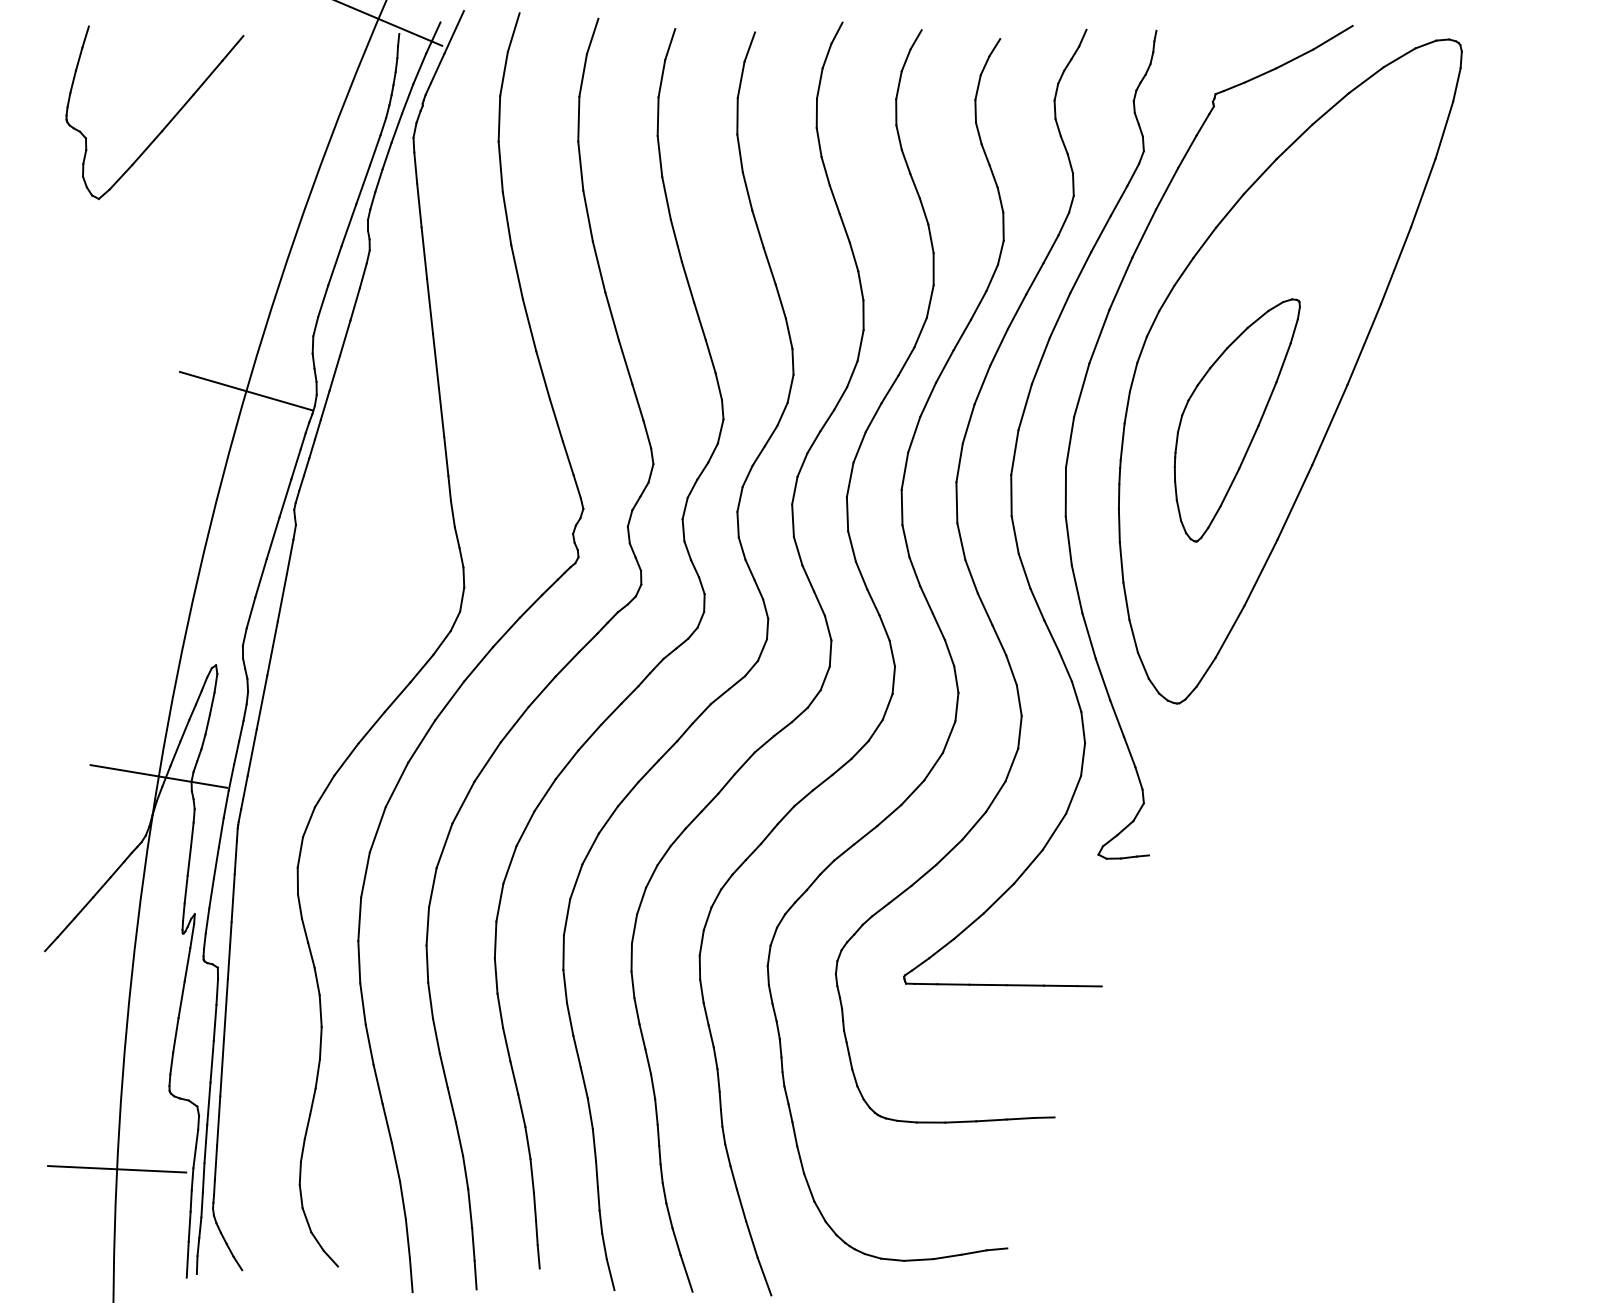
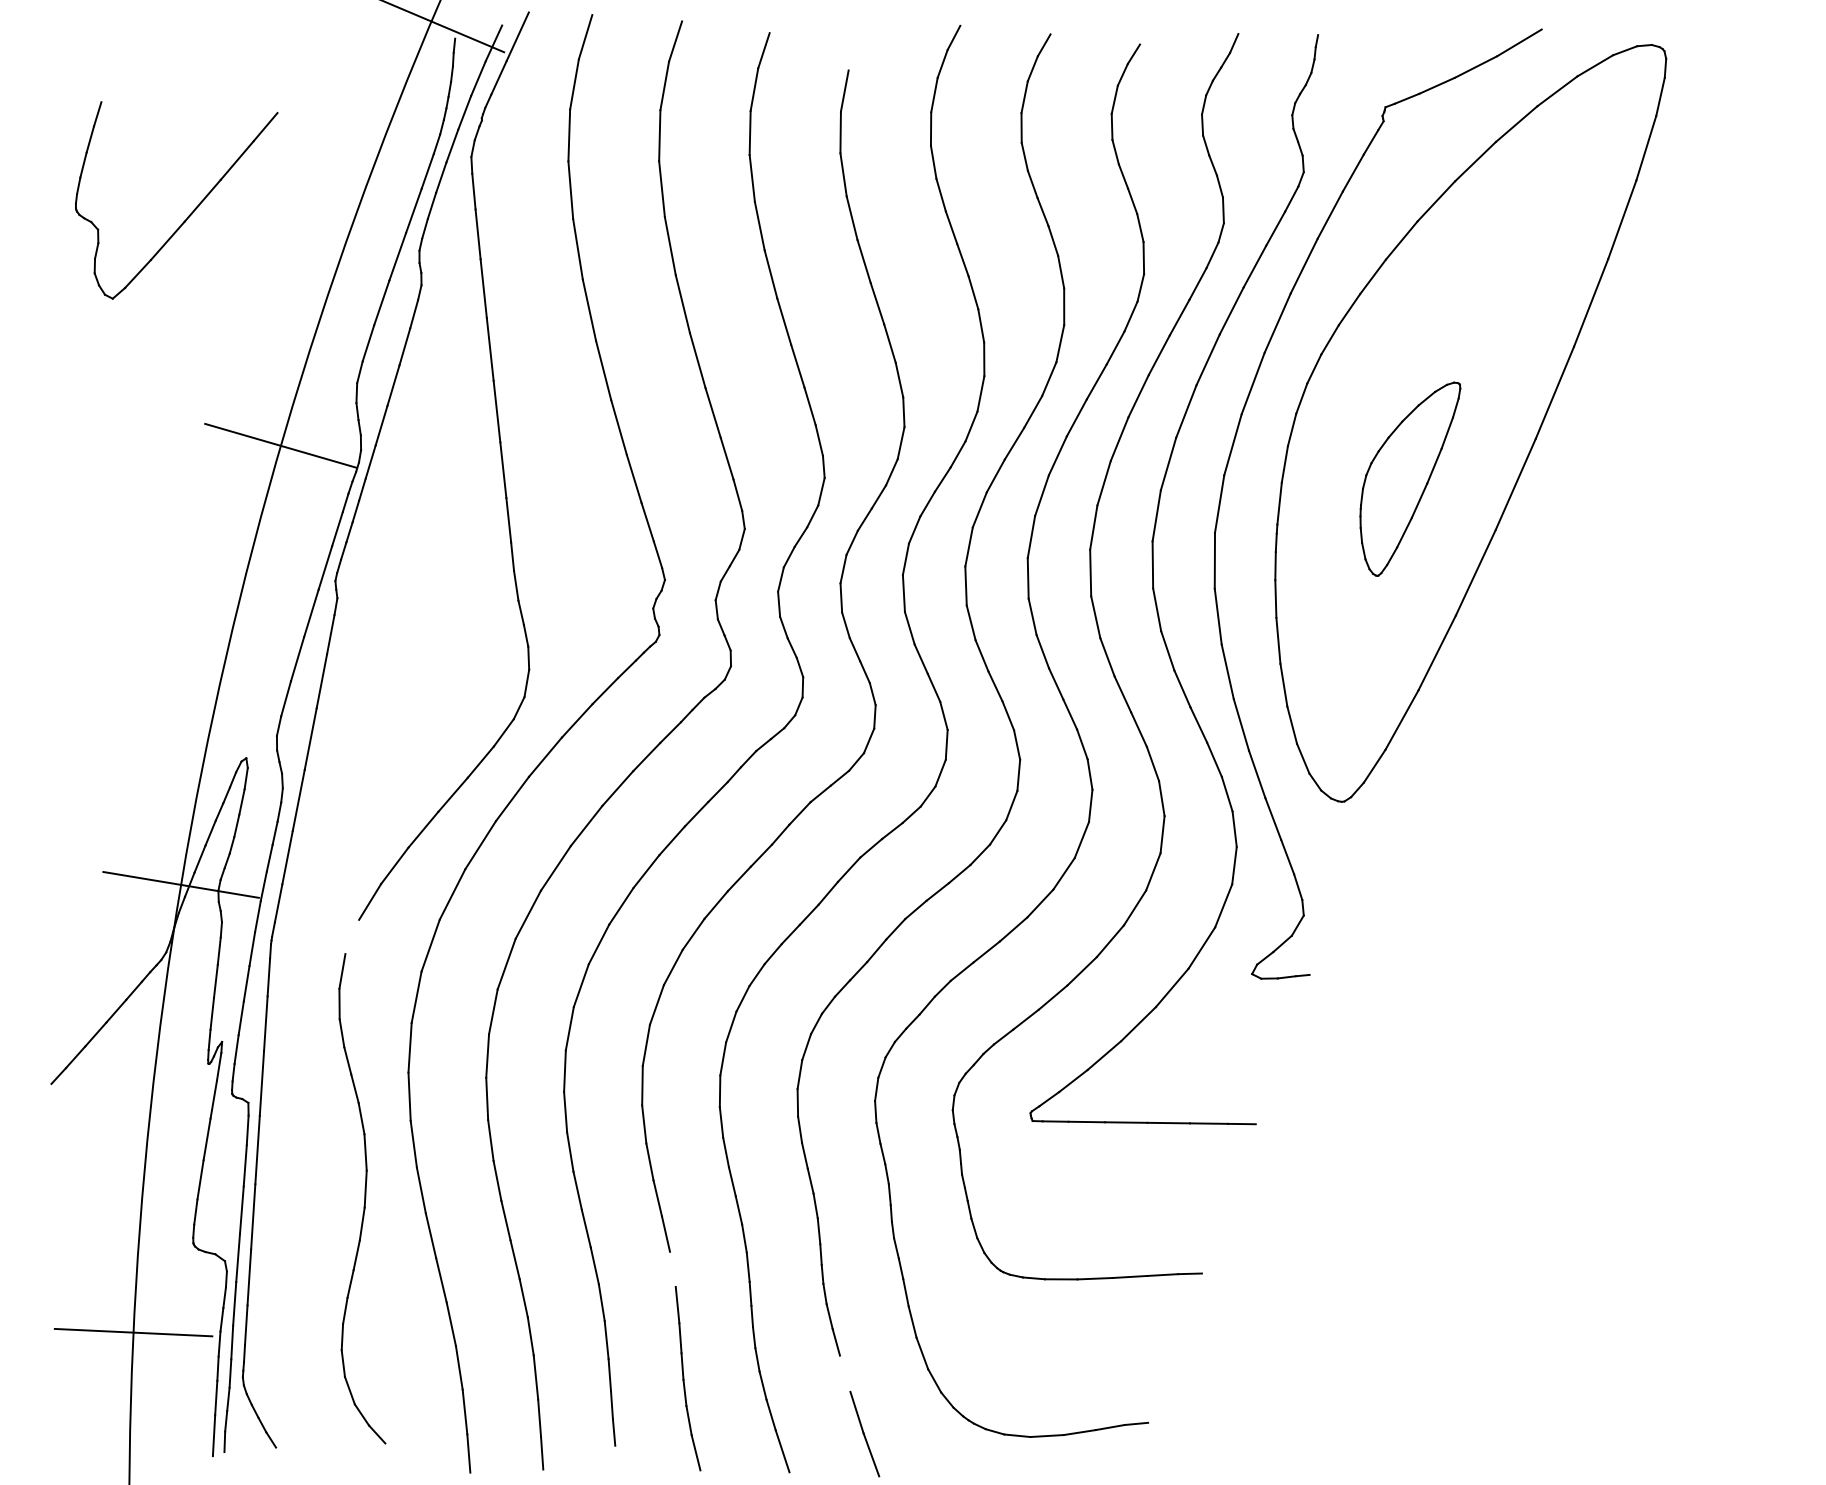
line: (749, 46) -> (854, 53), removed
part: (167, 124) -> (190, 213), moved
part: (1237, 420) -> (1410, 479), size x0.7
line: (309, 821) -> (352, 936), removed
line: (589, 1113) -> (672, 1268), removed
line: (740, 1205) -> (844, 1373), removed

